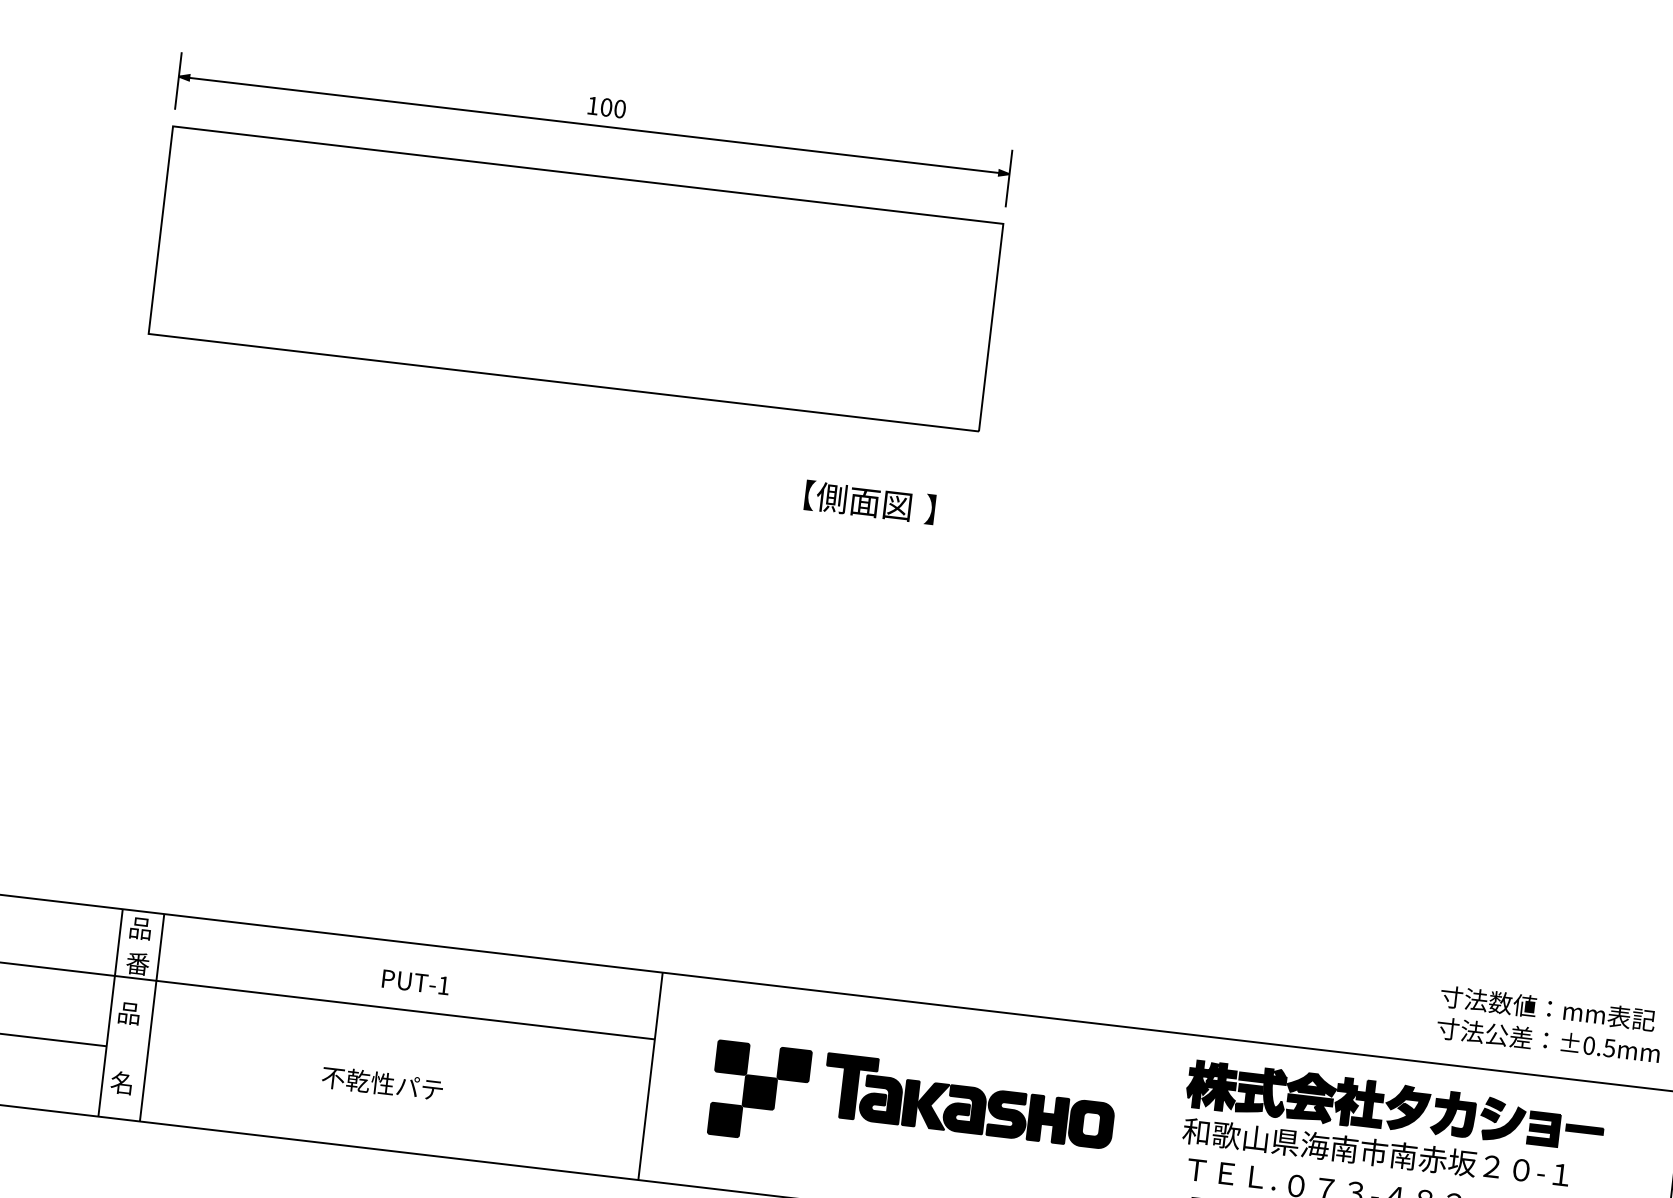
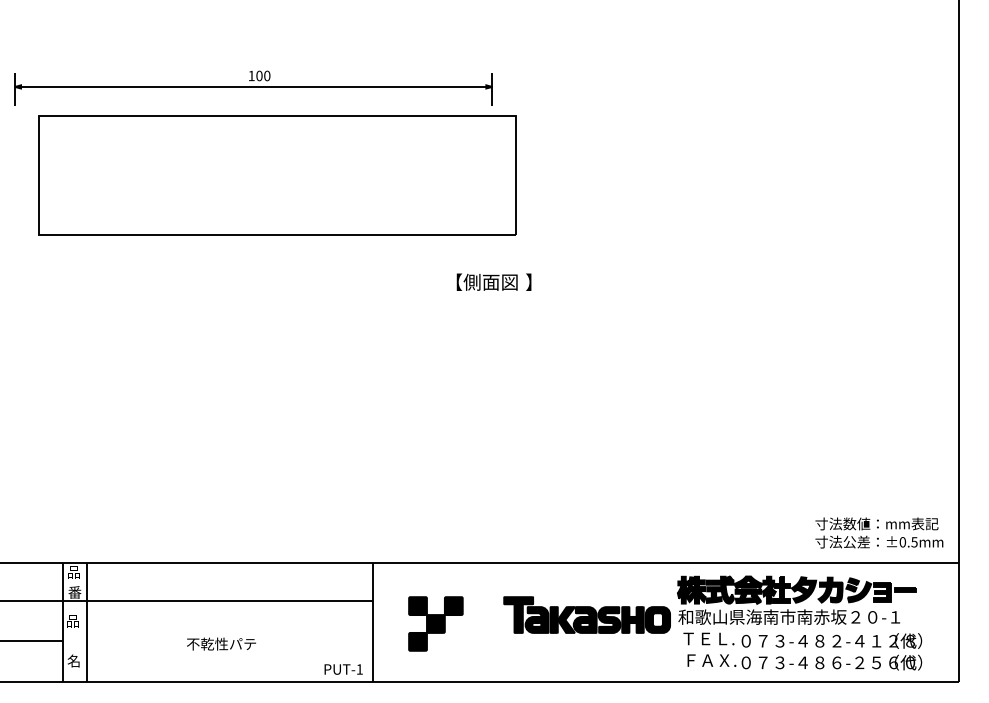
part: (593, 126) -> (253, 87), moved
part: (869, 500) -> (493, 281), moved
part: (415, 982) -> (343, 669), moved
part: (968, 1100) -> (586, 614), moved

